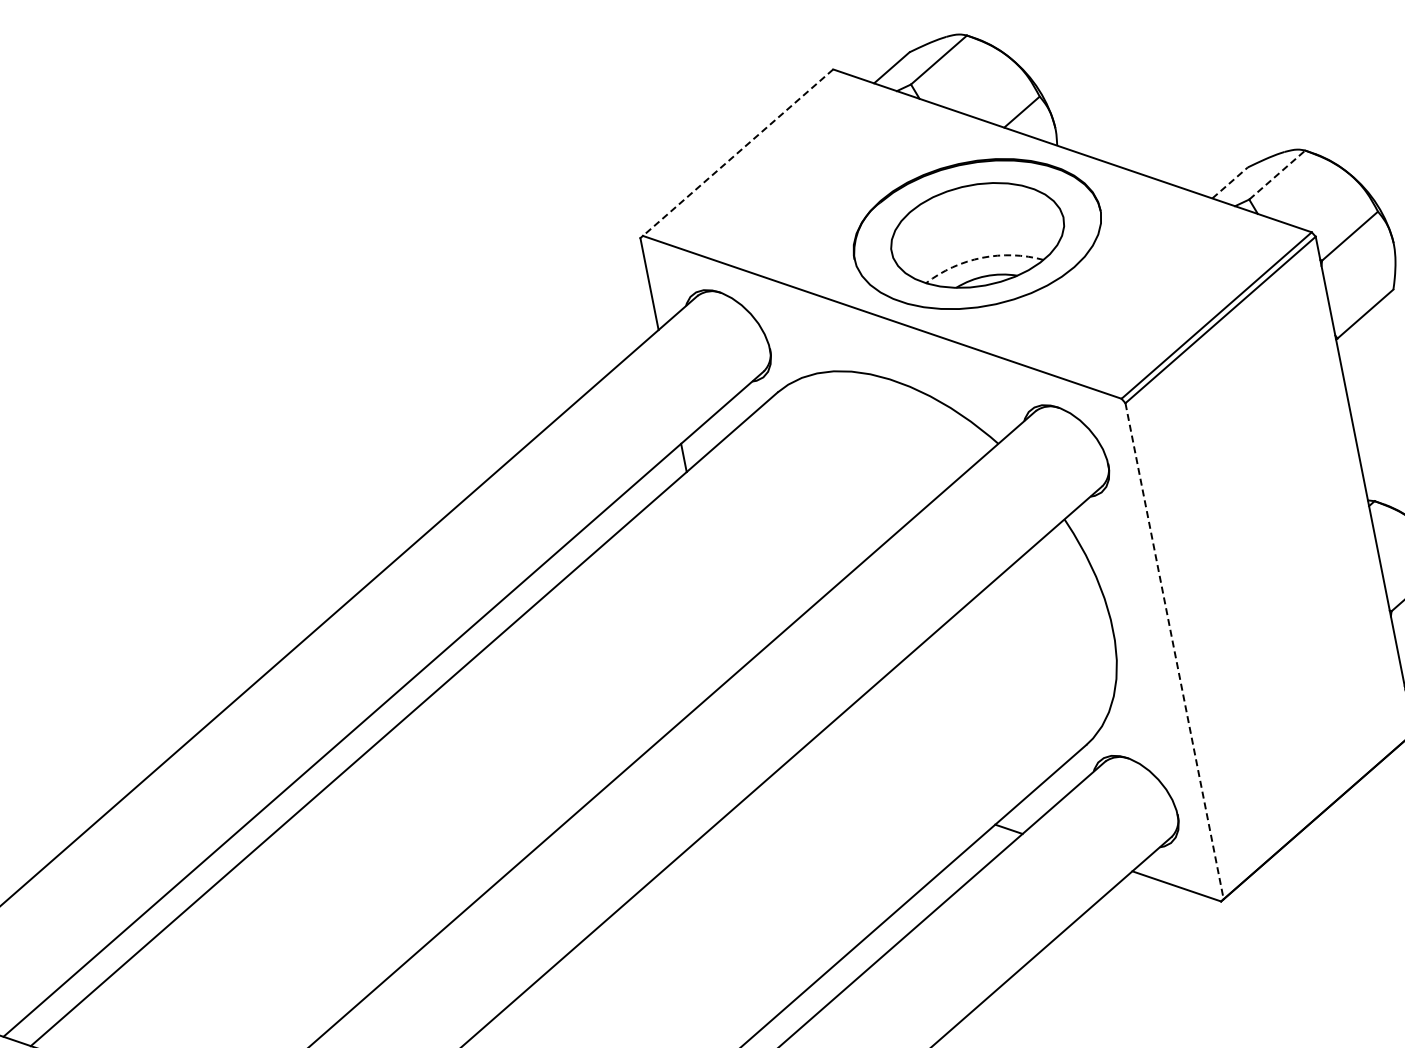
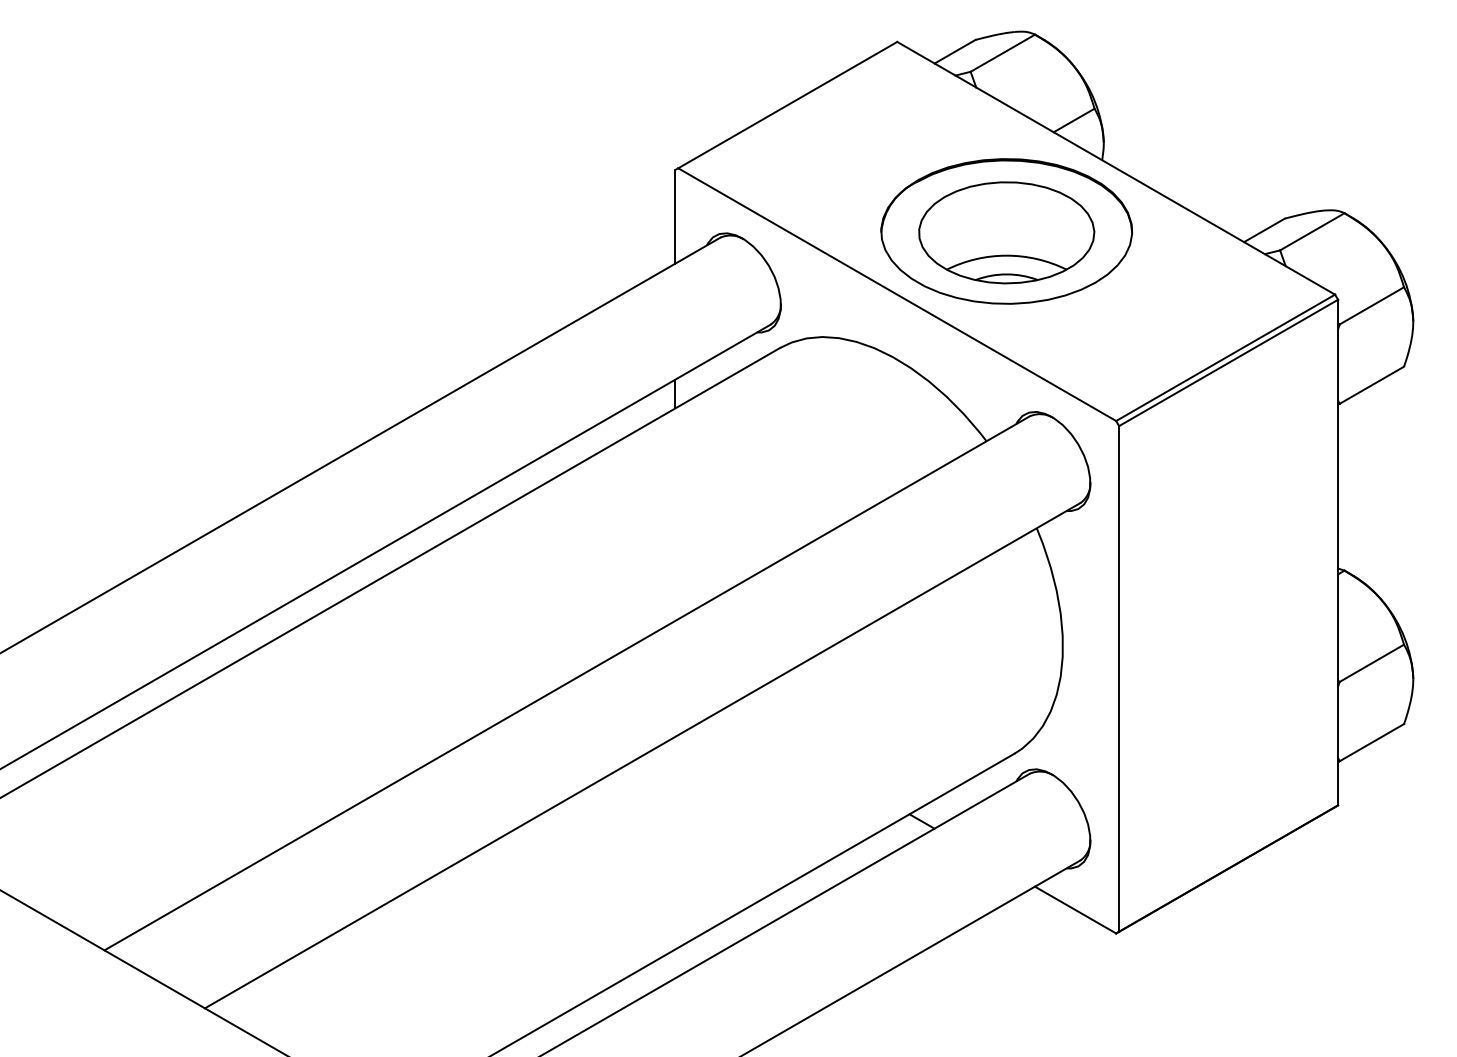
line: (737, 153) -> (787, 105), dashed -> solid
line: (1277, 174) -> (1312, 231), dashed -> solid
line: (1230, 183) -> (1264, 230), dashed -> solid
arc: (981, 257) -> (1006, 255), dashed -> solid
line: (1174, 650) -> (1119, 678), dashed -> solid

